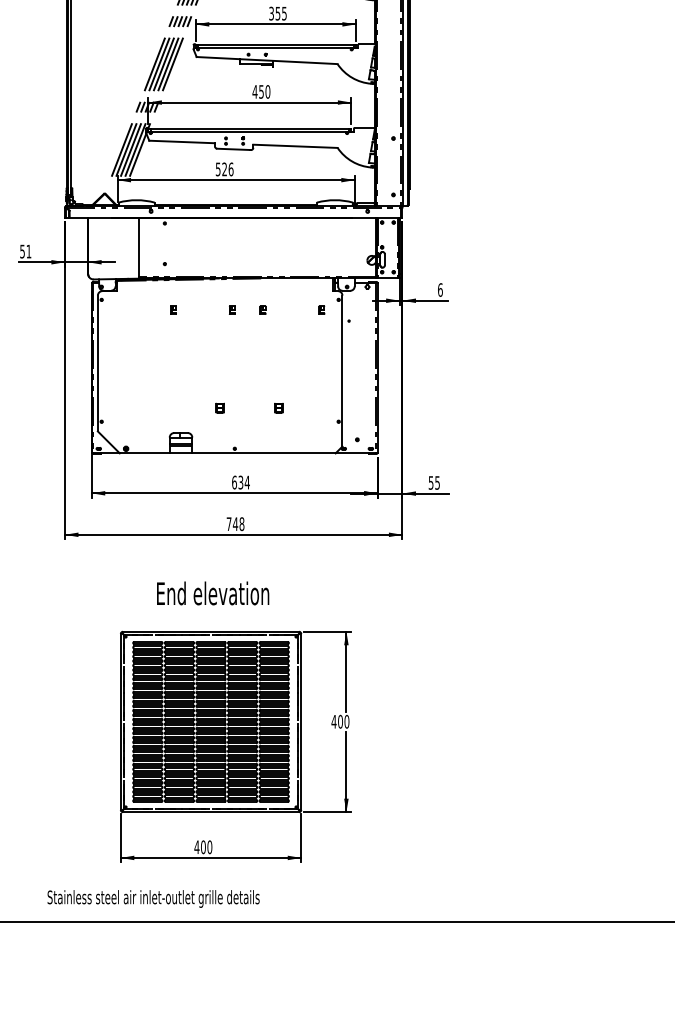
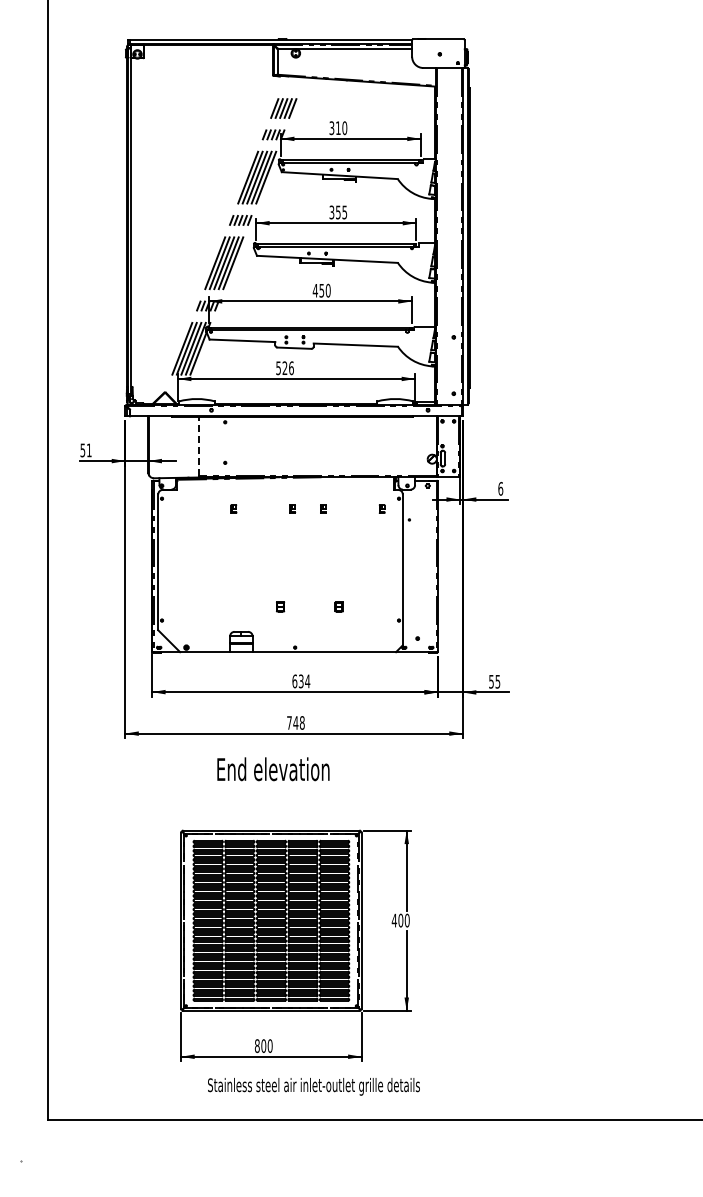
line: (139, 247) -> (199, 446), solid -> dashed
text: (213, 593) -> (273, 769), moved
text: (196, 847) -> (256, 1046), 400 -> 800
text: (153, 898) -> (313, 1086), moved

